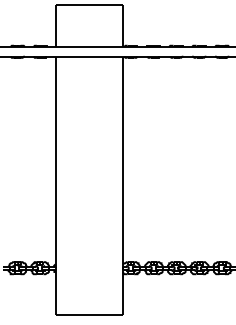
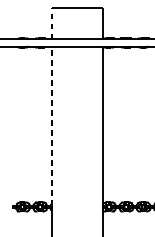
line: (55, 26) -> (51, 23), solid -> dashed
line: (55, 161) -> (51, 126), solid -> dashed

